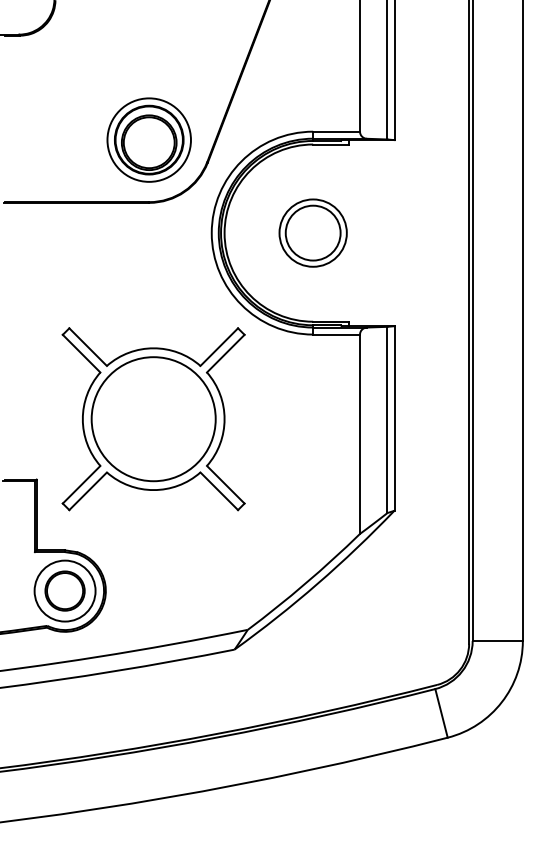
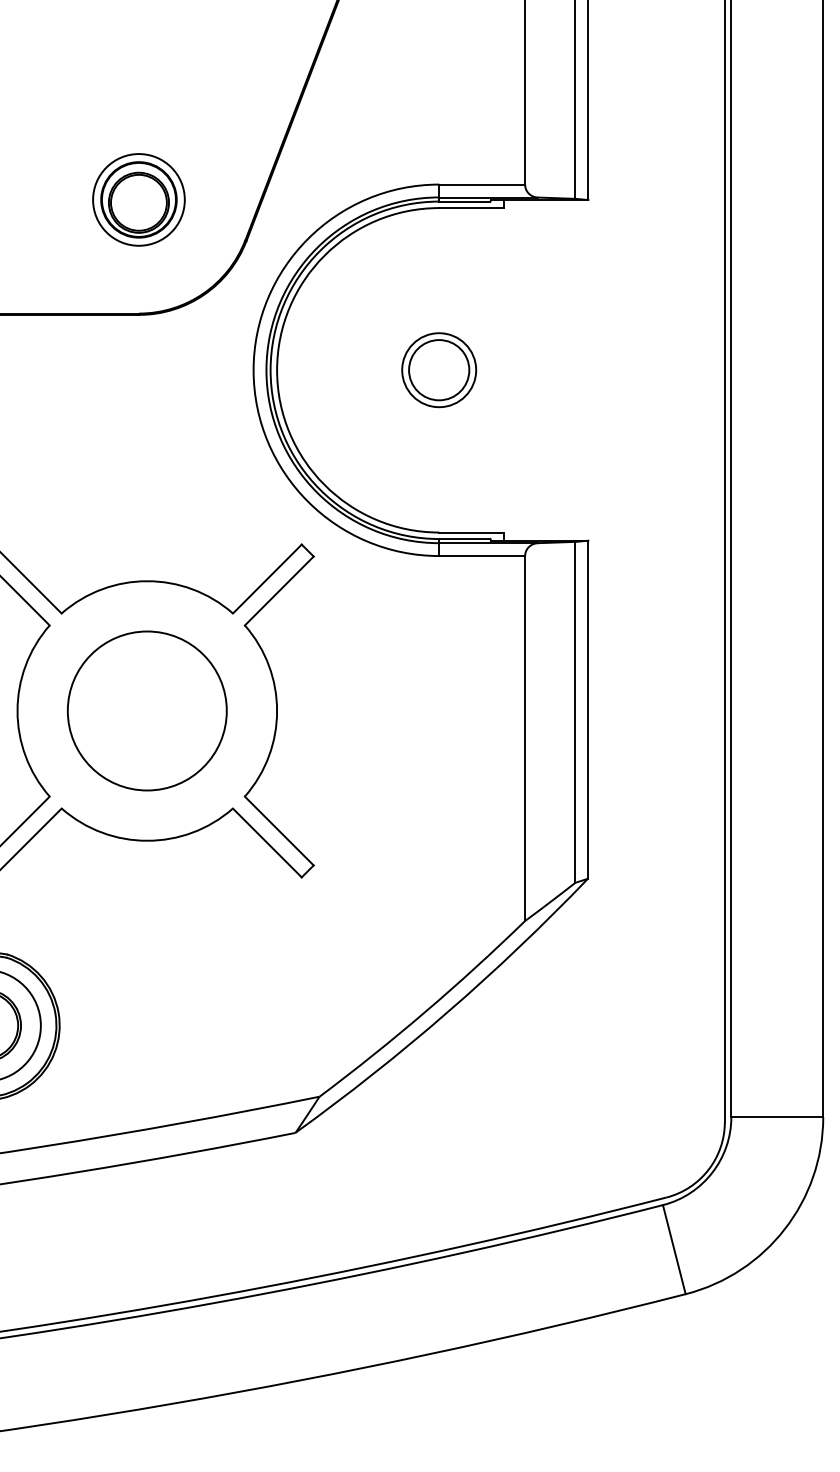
part: (148, 139) -> (137, 198), size x0.6
part: (312, 232) -> (438, 369), size x0.6
circle: (153, 419) -> (146, 711), size x0.7

